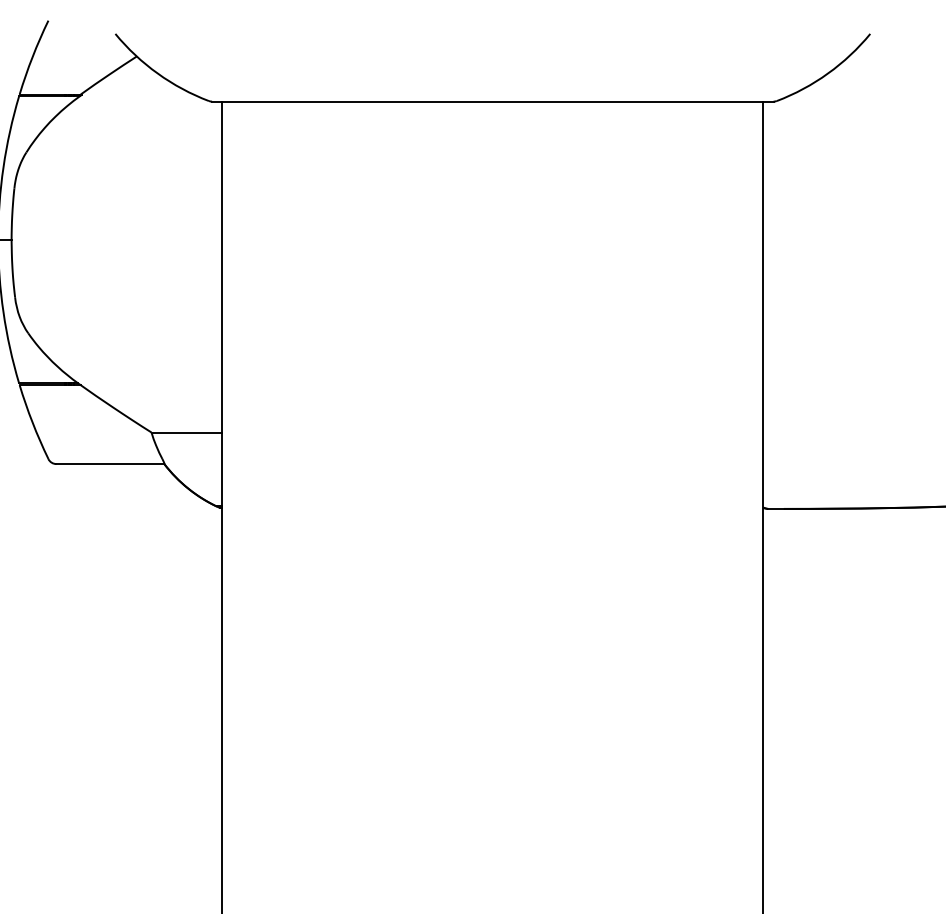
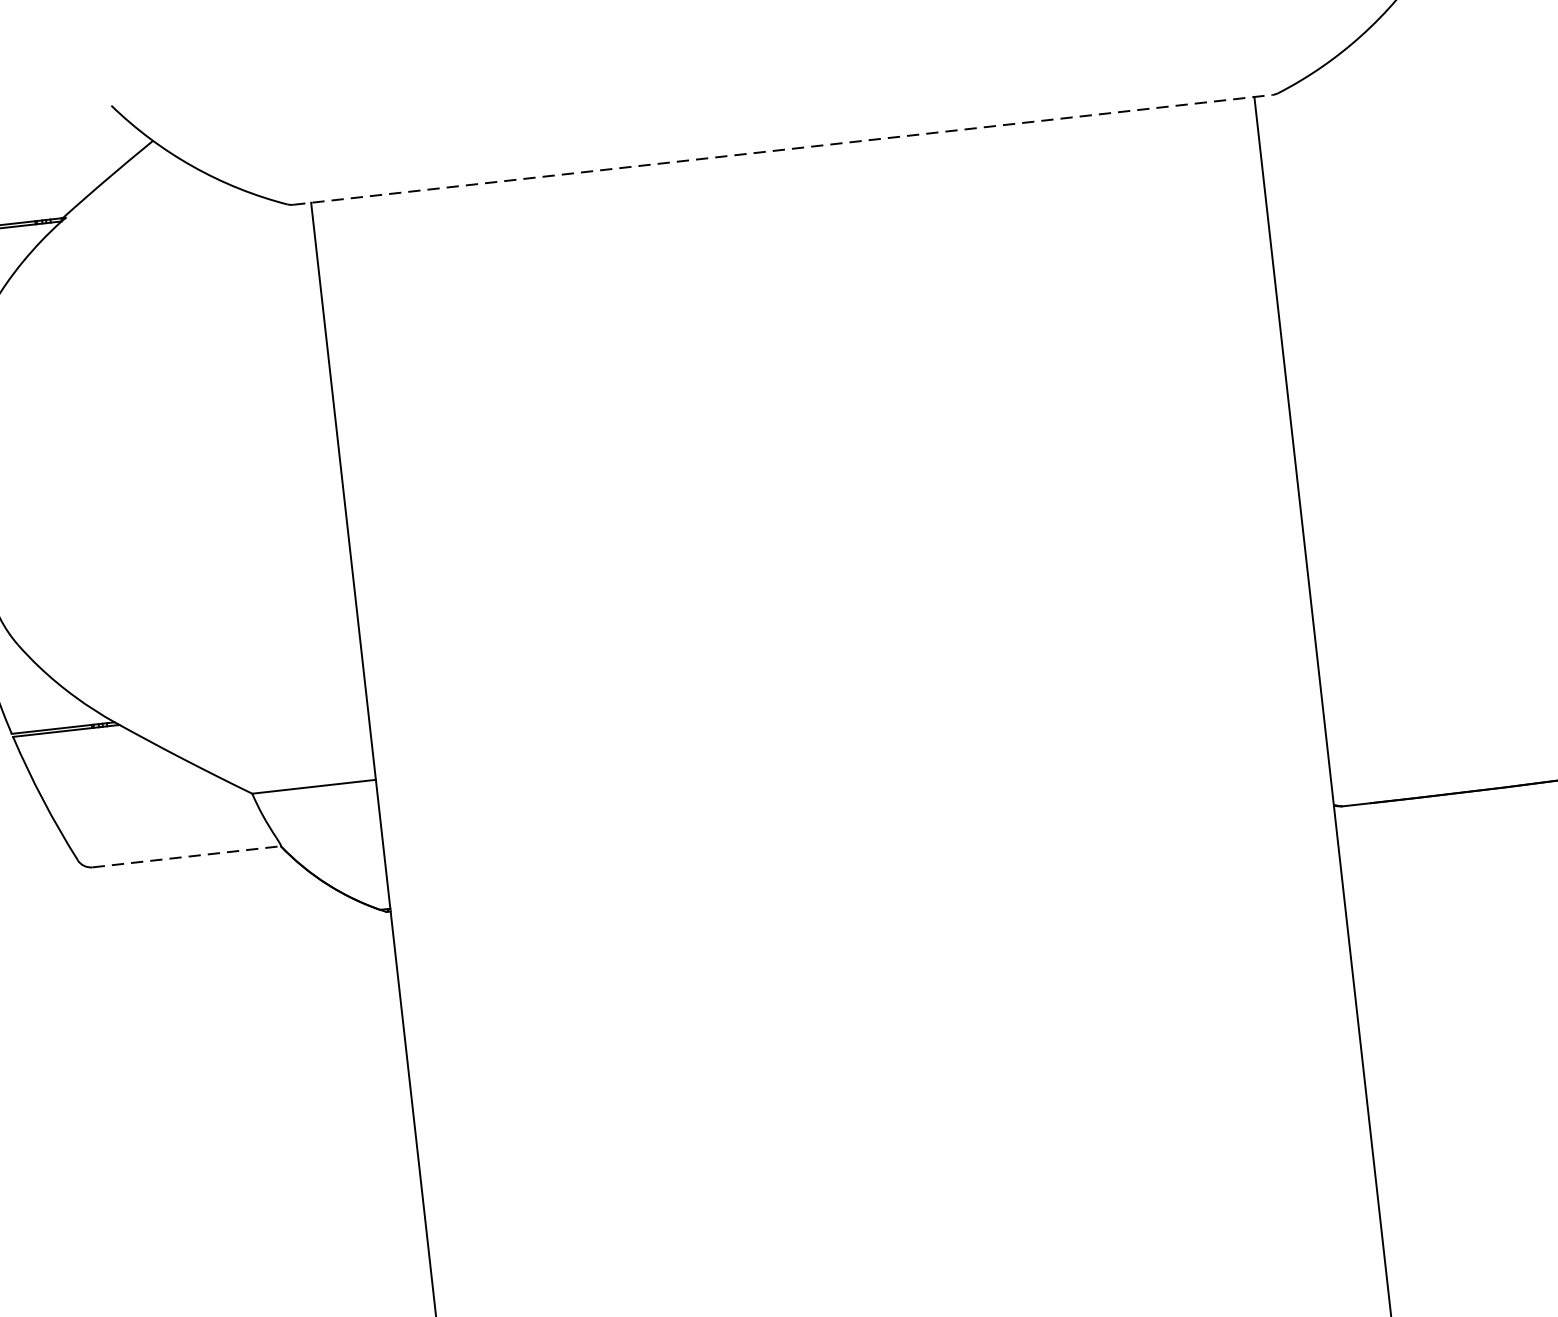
line: (492, 101) -> (782, 149), solid -> dashed
line: (110, 464) -> (187, 857), solid -> dashed

